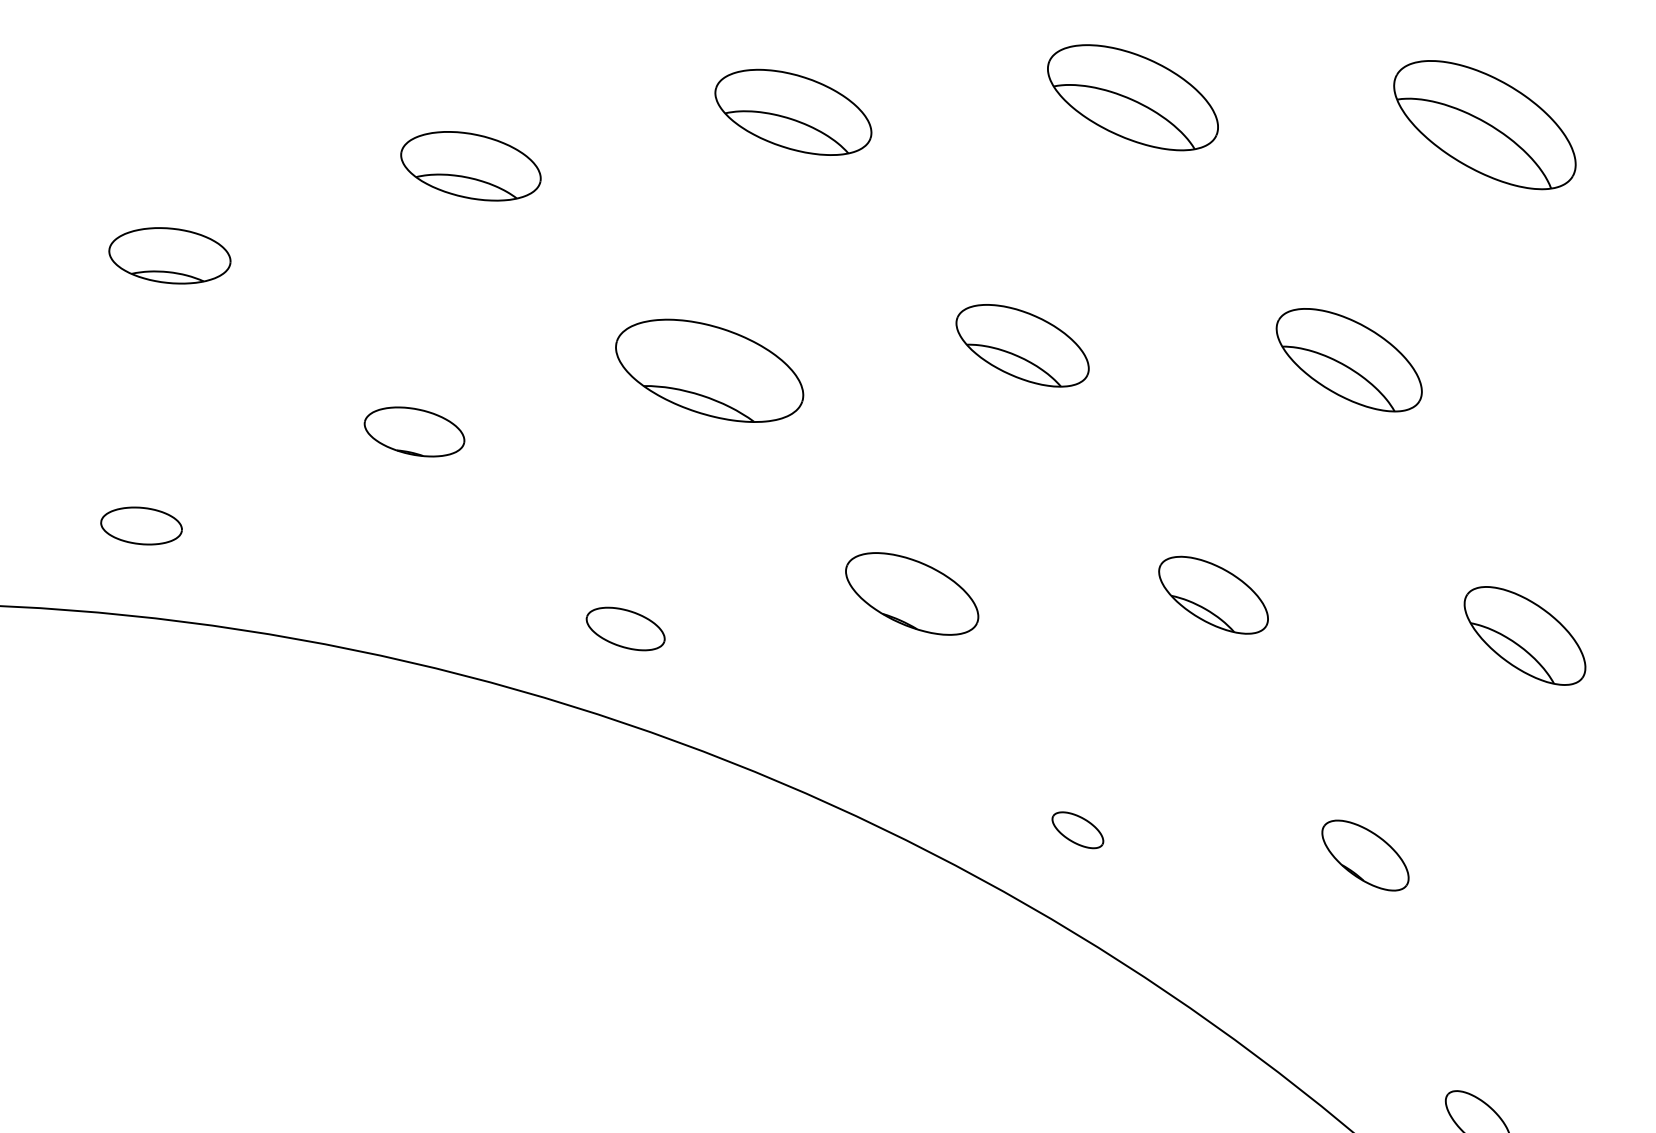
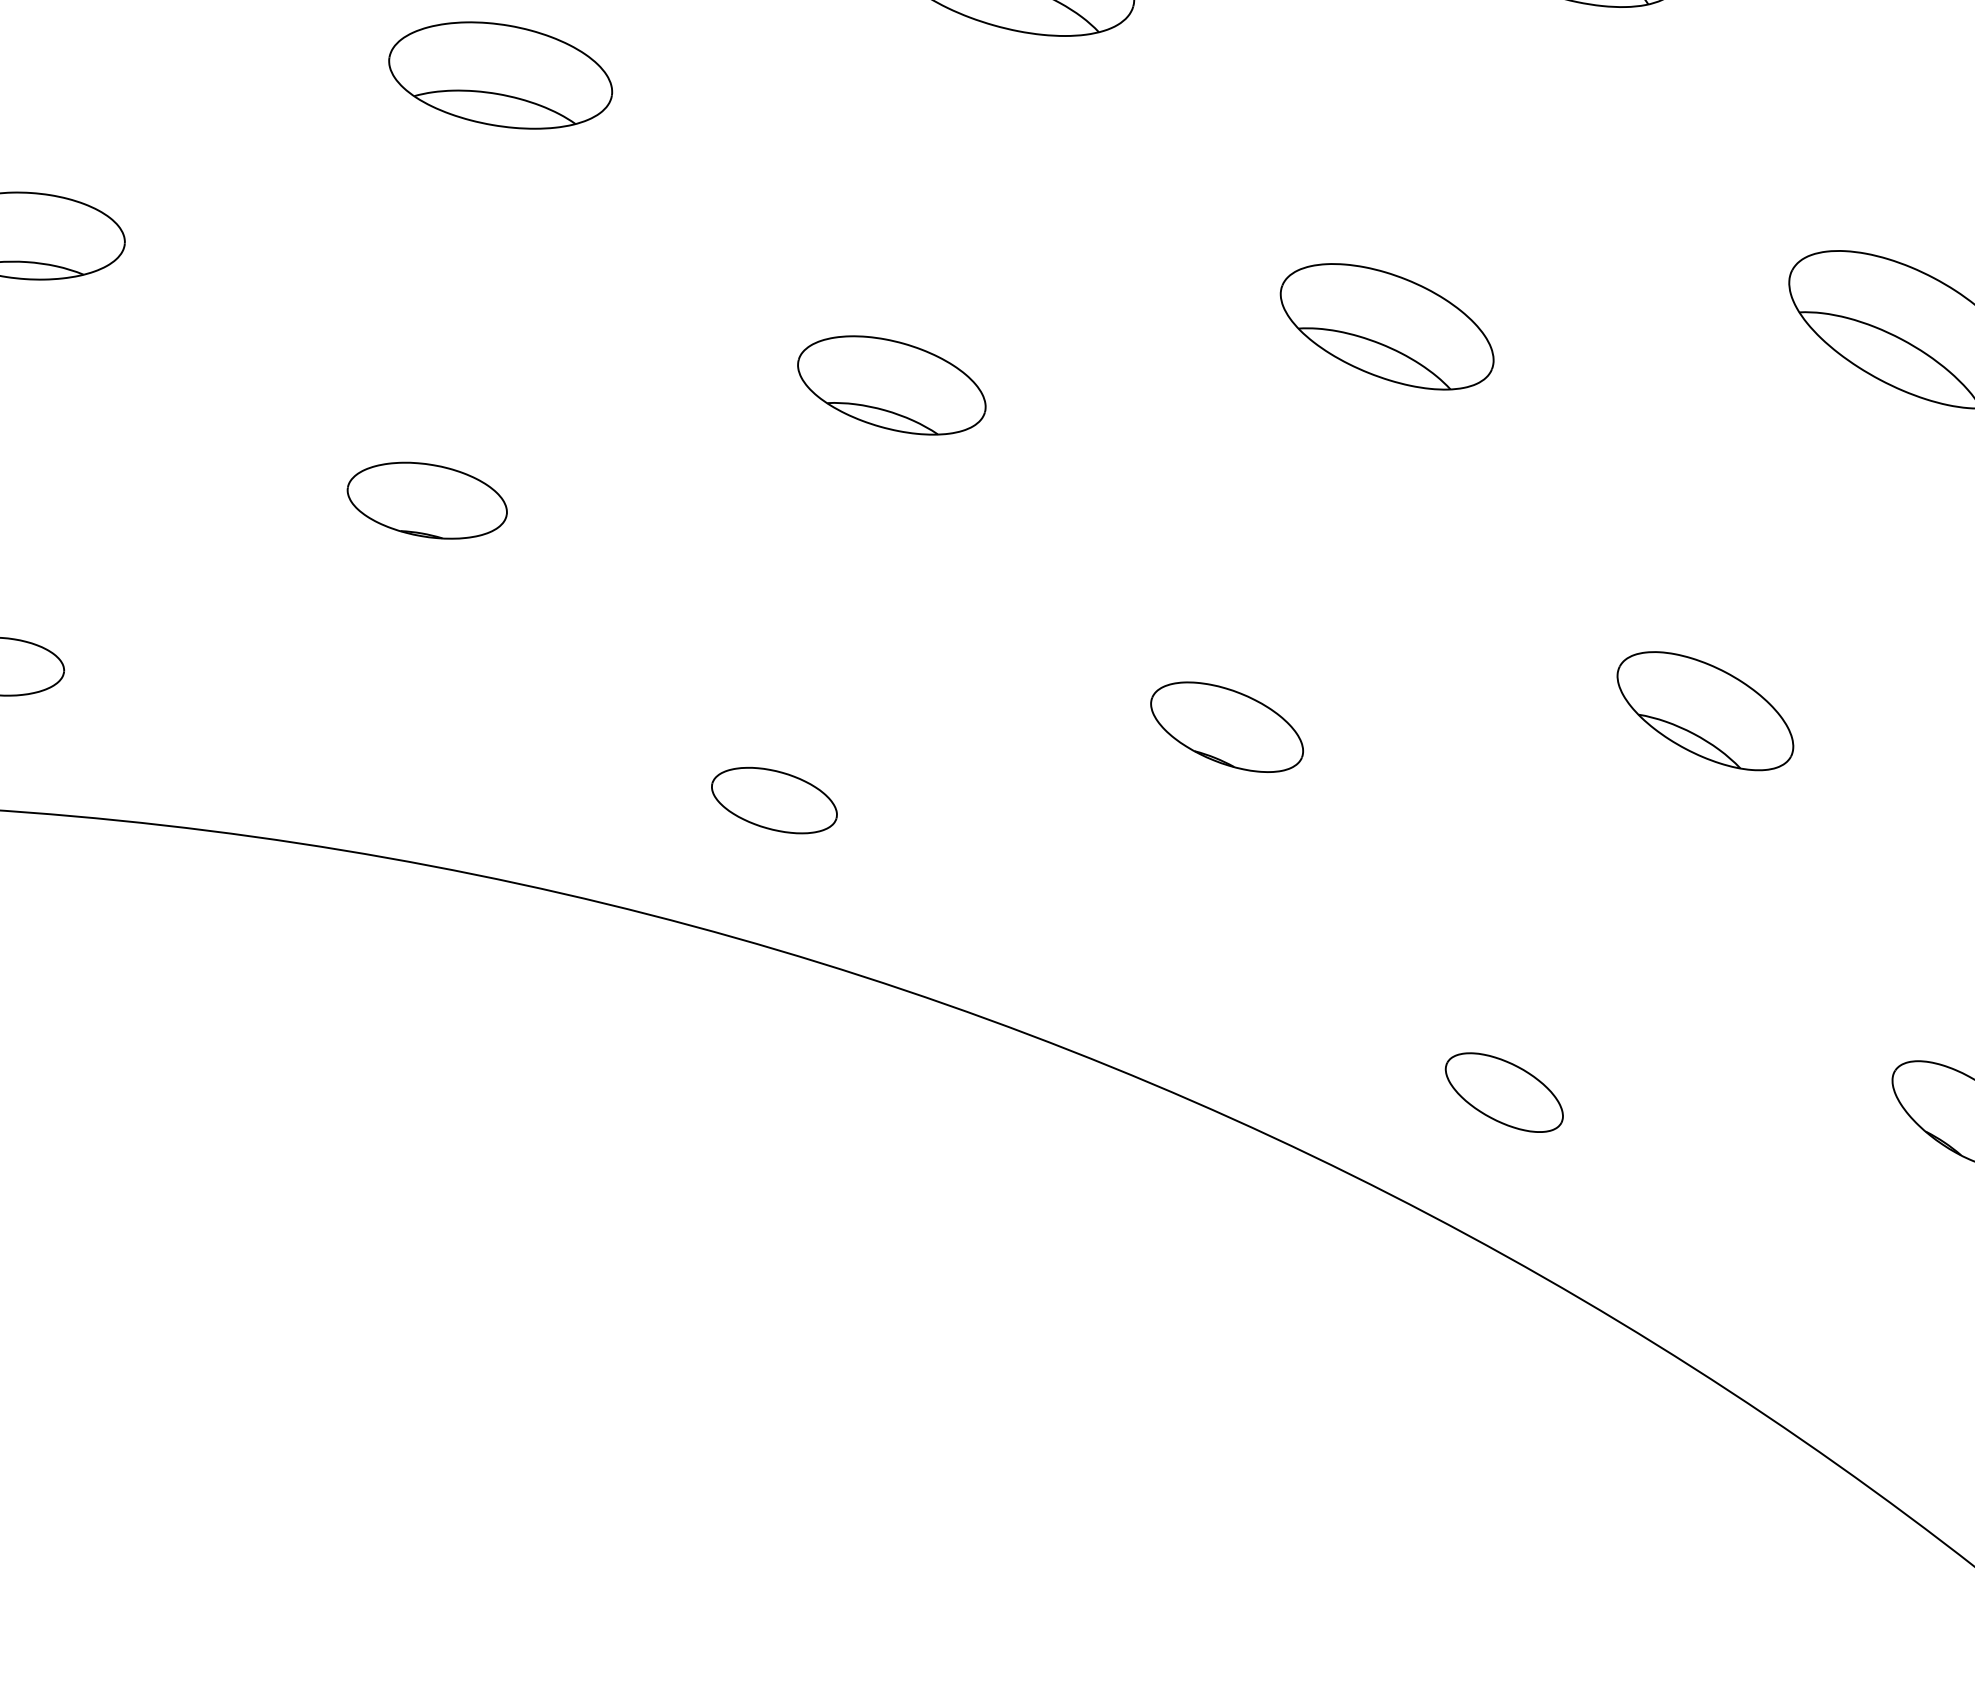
part: (709, 370) -> (891, 385), size x0.62
part: (912, 593) -> (1227, 726), size x0.71
part: (1077, 829) -> (1503, 1091), size x1.43

